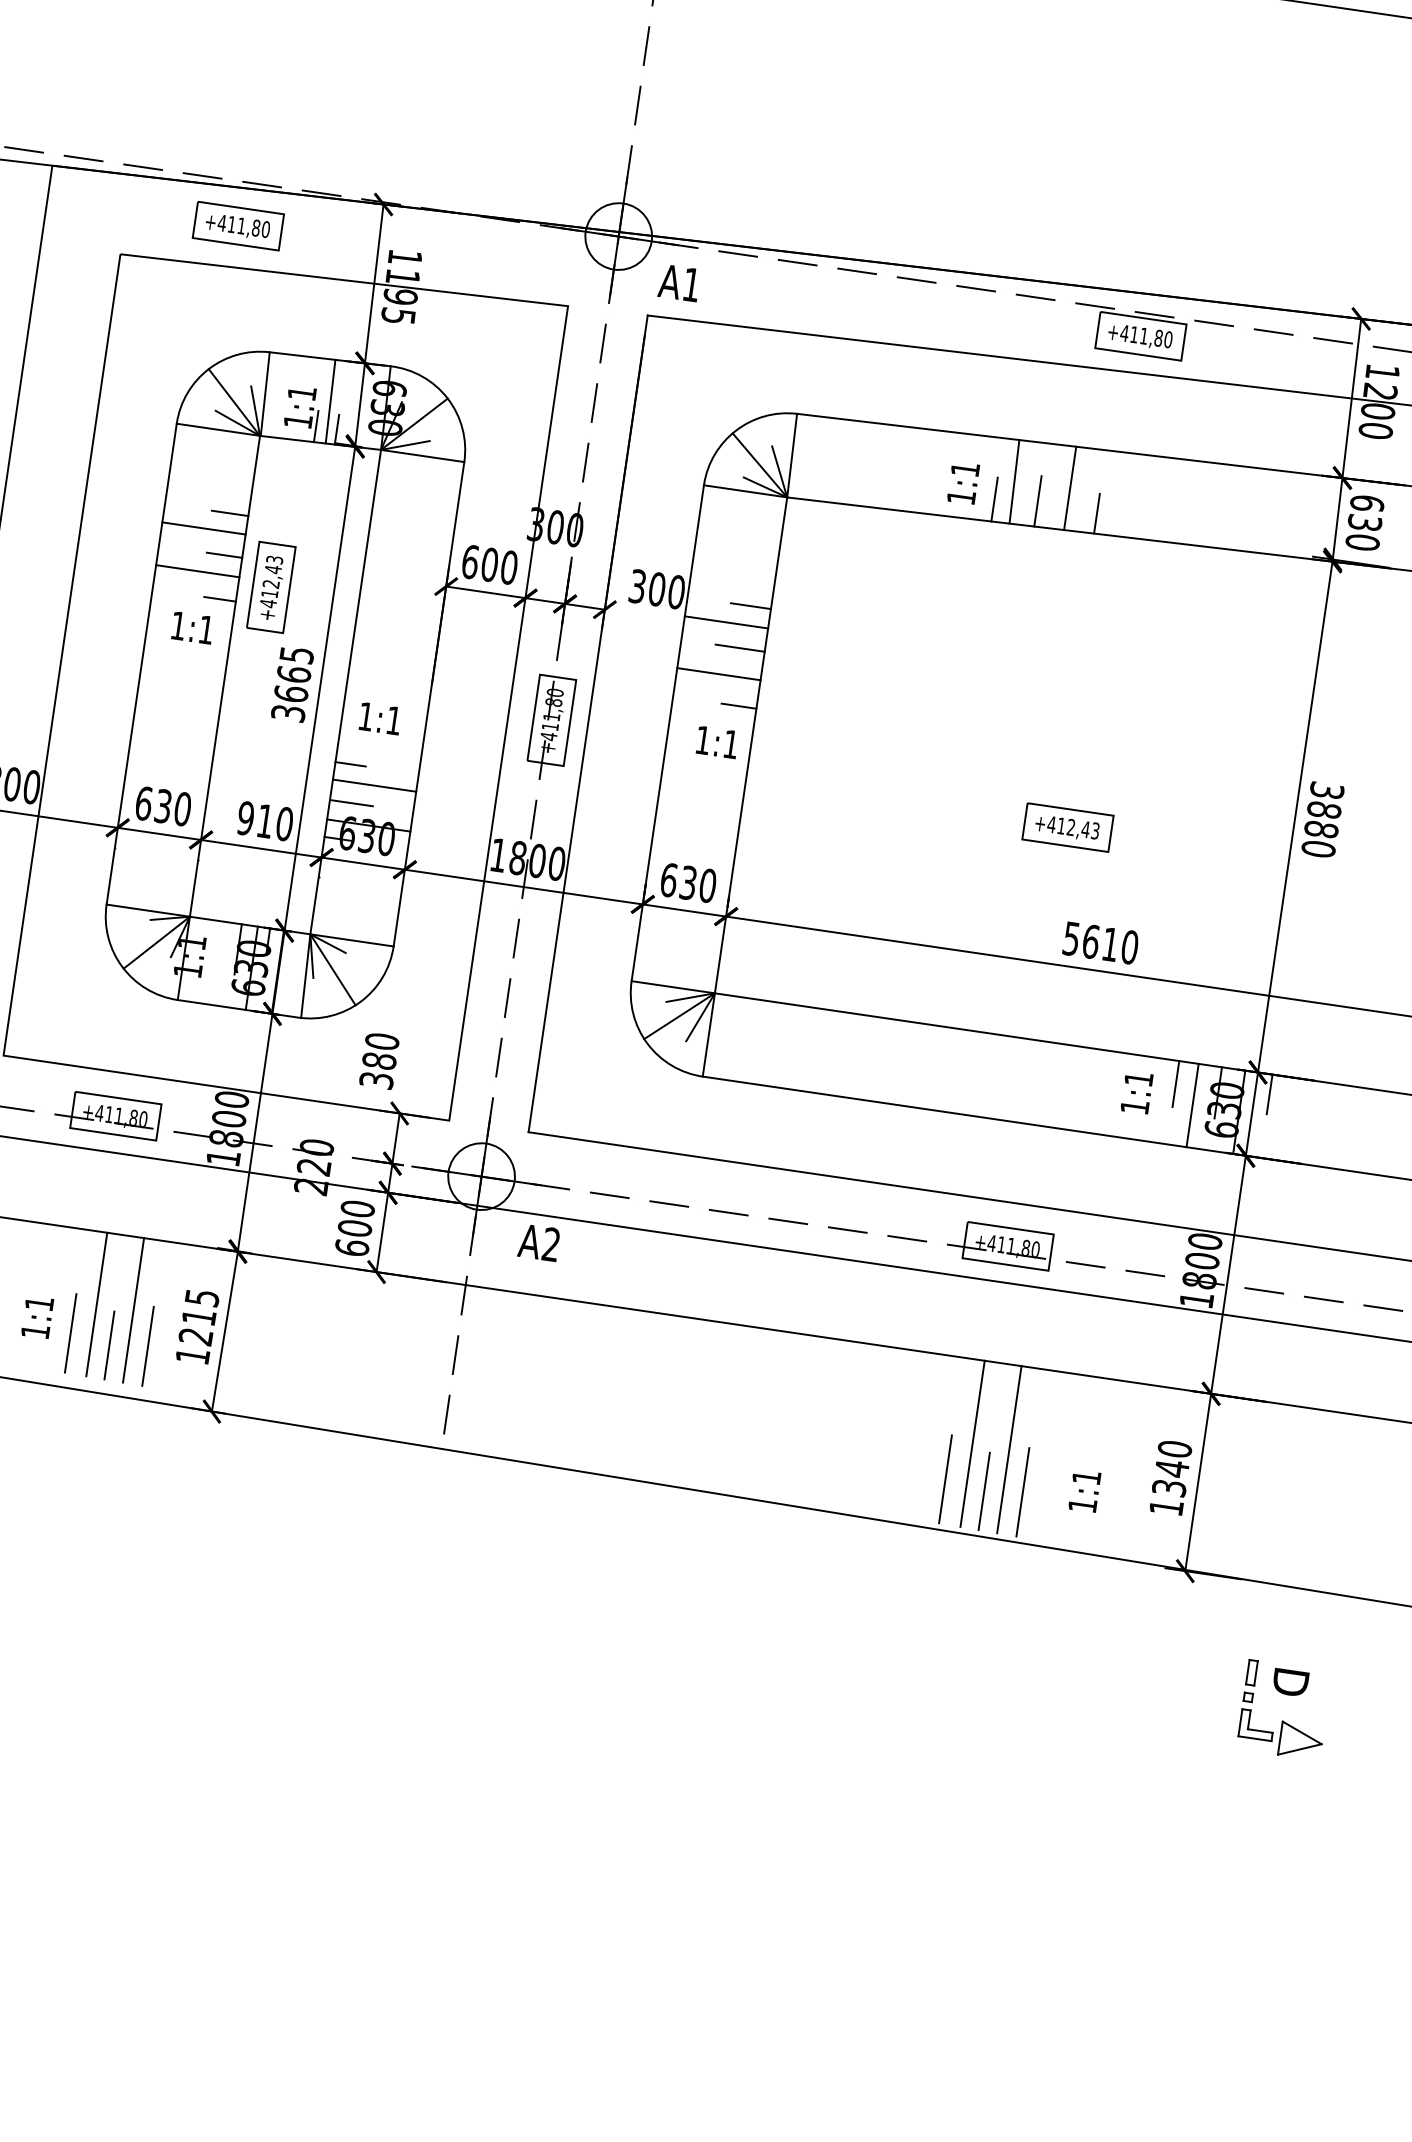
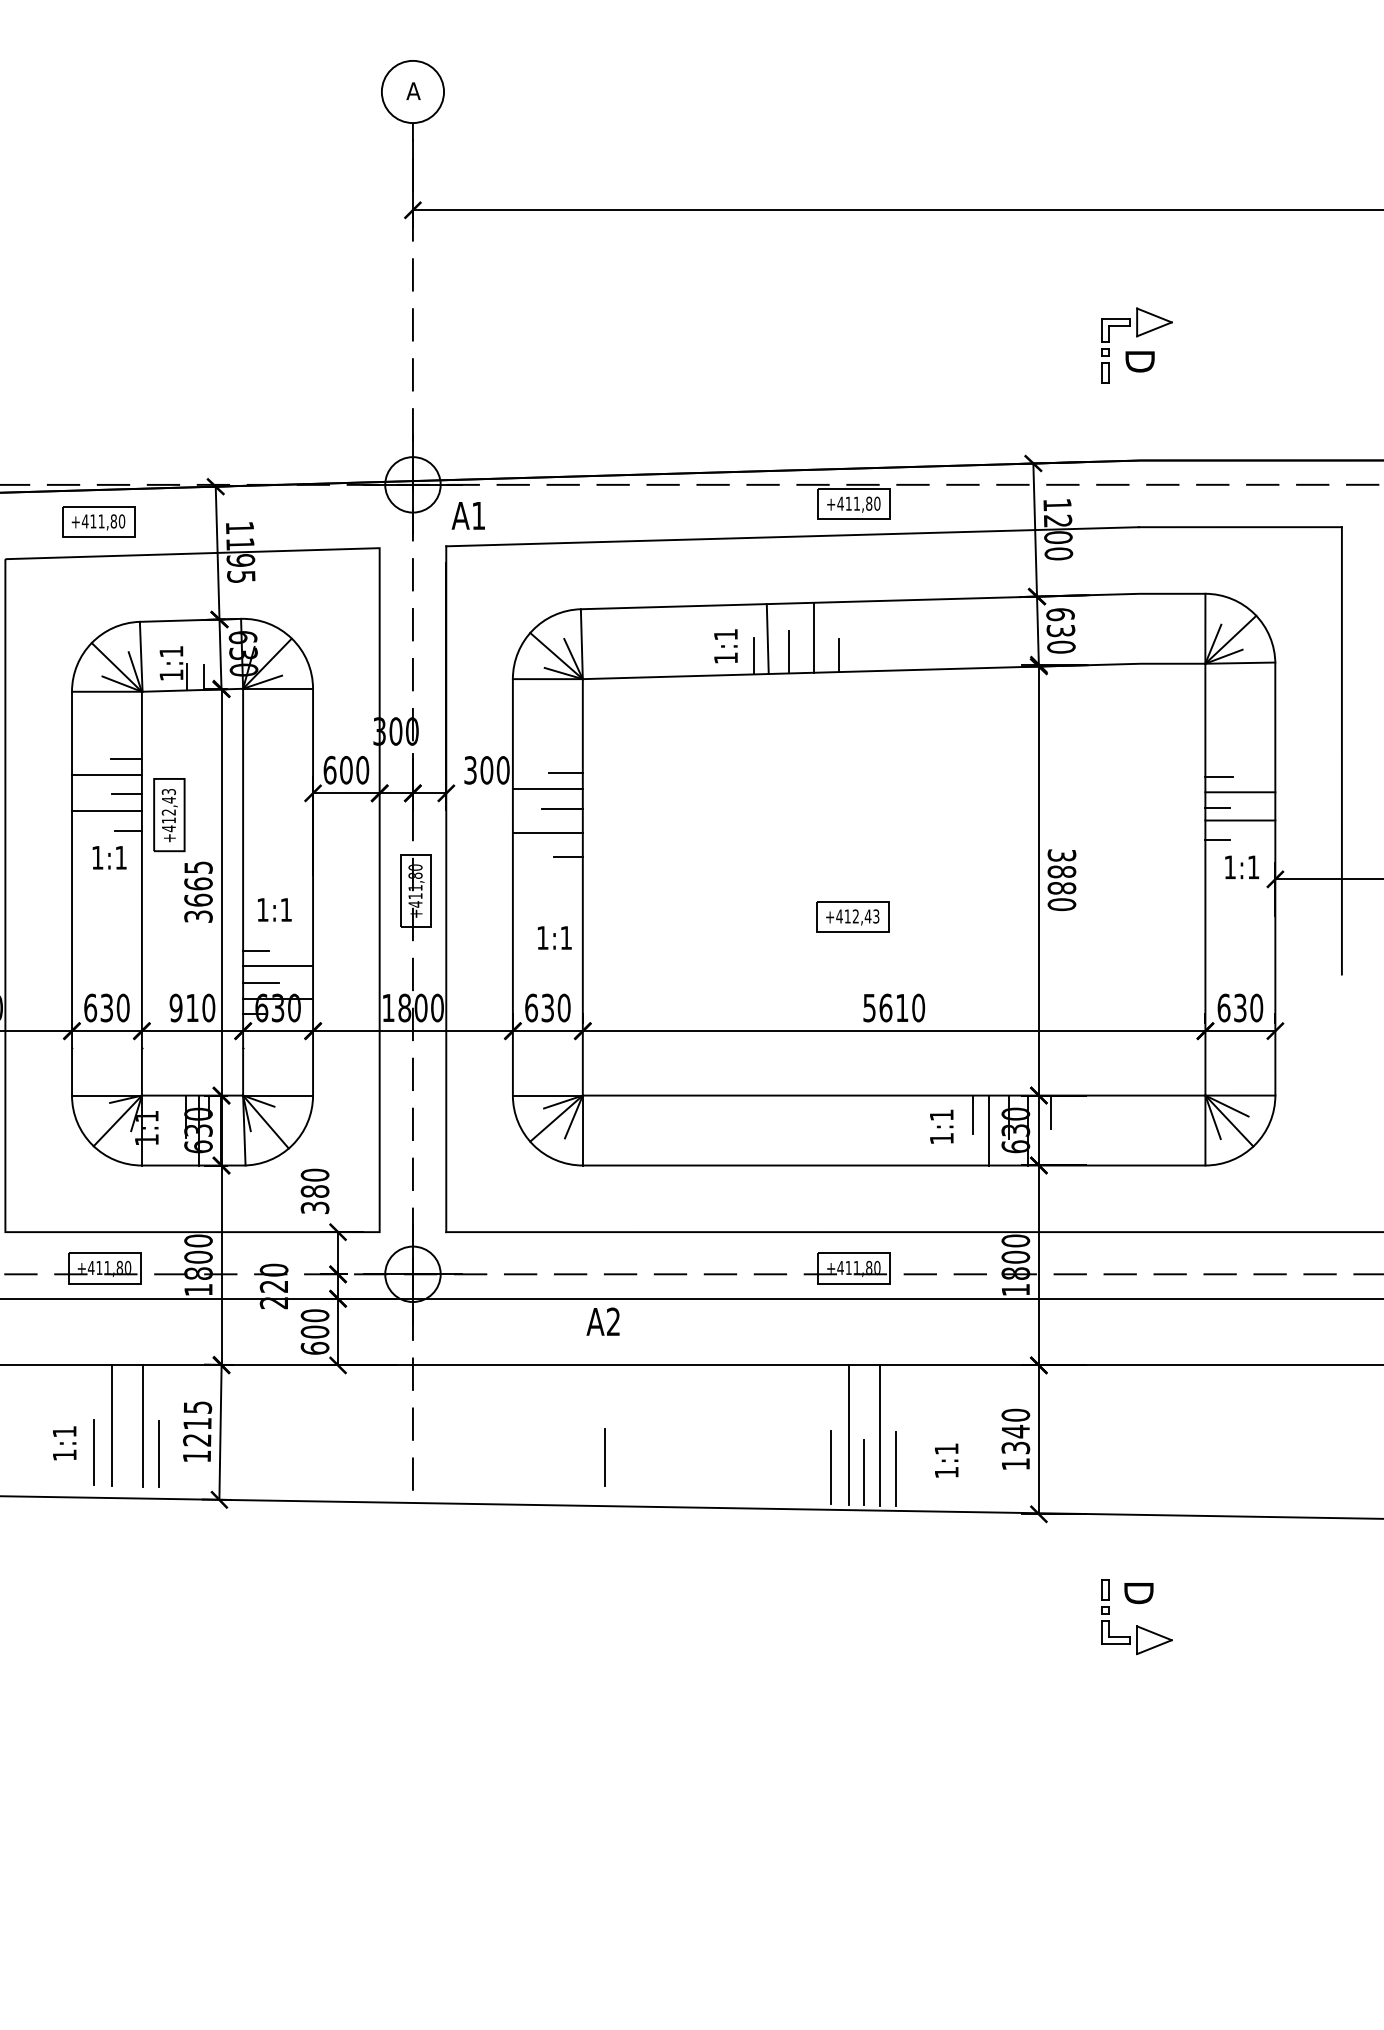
line: (330, 401) -> (195, 655), removed
text: (717, 741) -> (554, 937), moved
text: (538, 1242) -> (602, 1321), moved
line: (108, 1345) -> (604, 1457), moved

